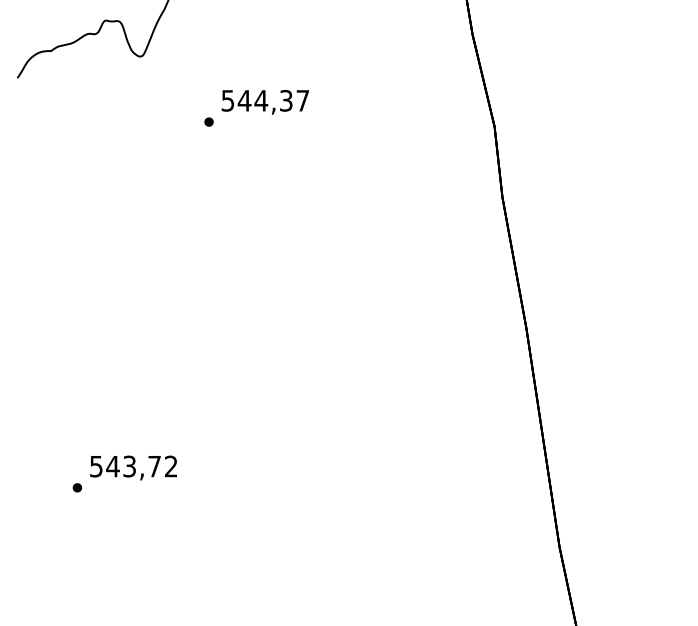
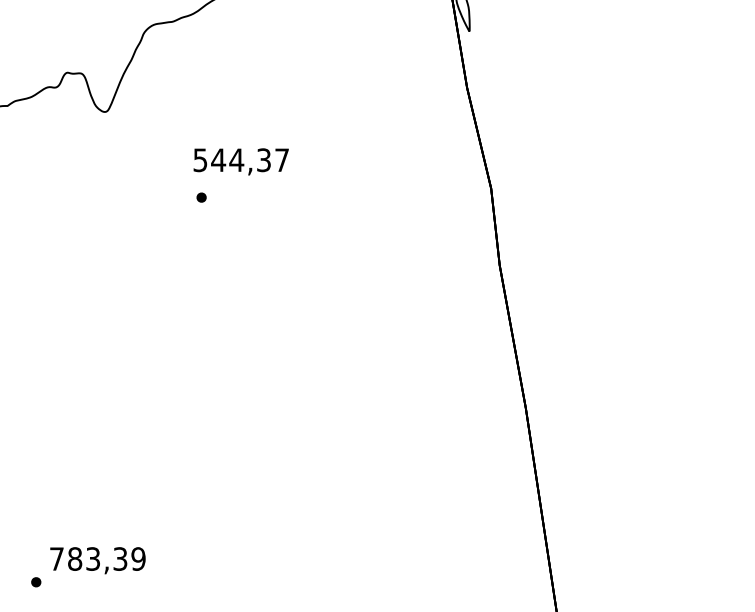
part: (208, 121) -> (200, 196), moved
text: (133, 466) -> (97, 559), 543,72 -> 783,39

